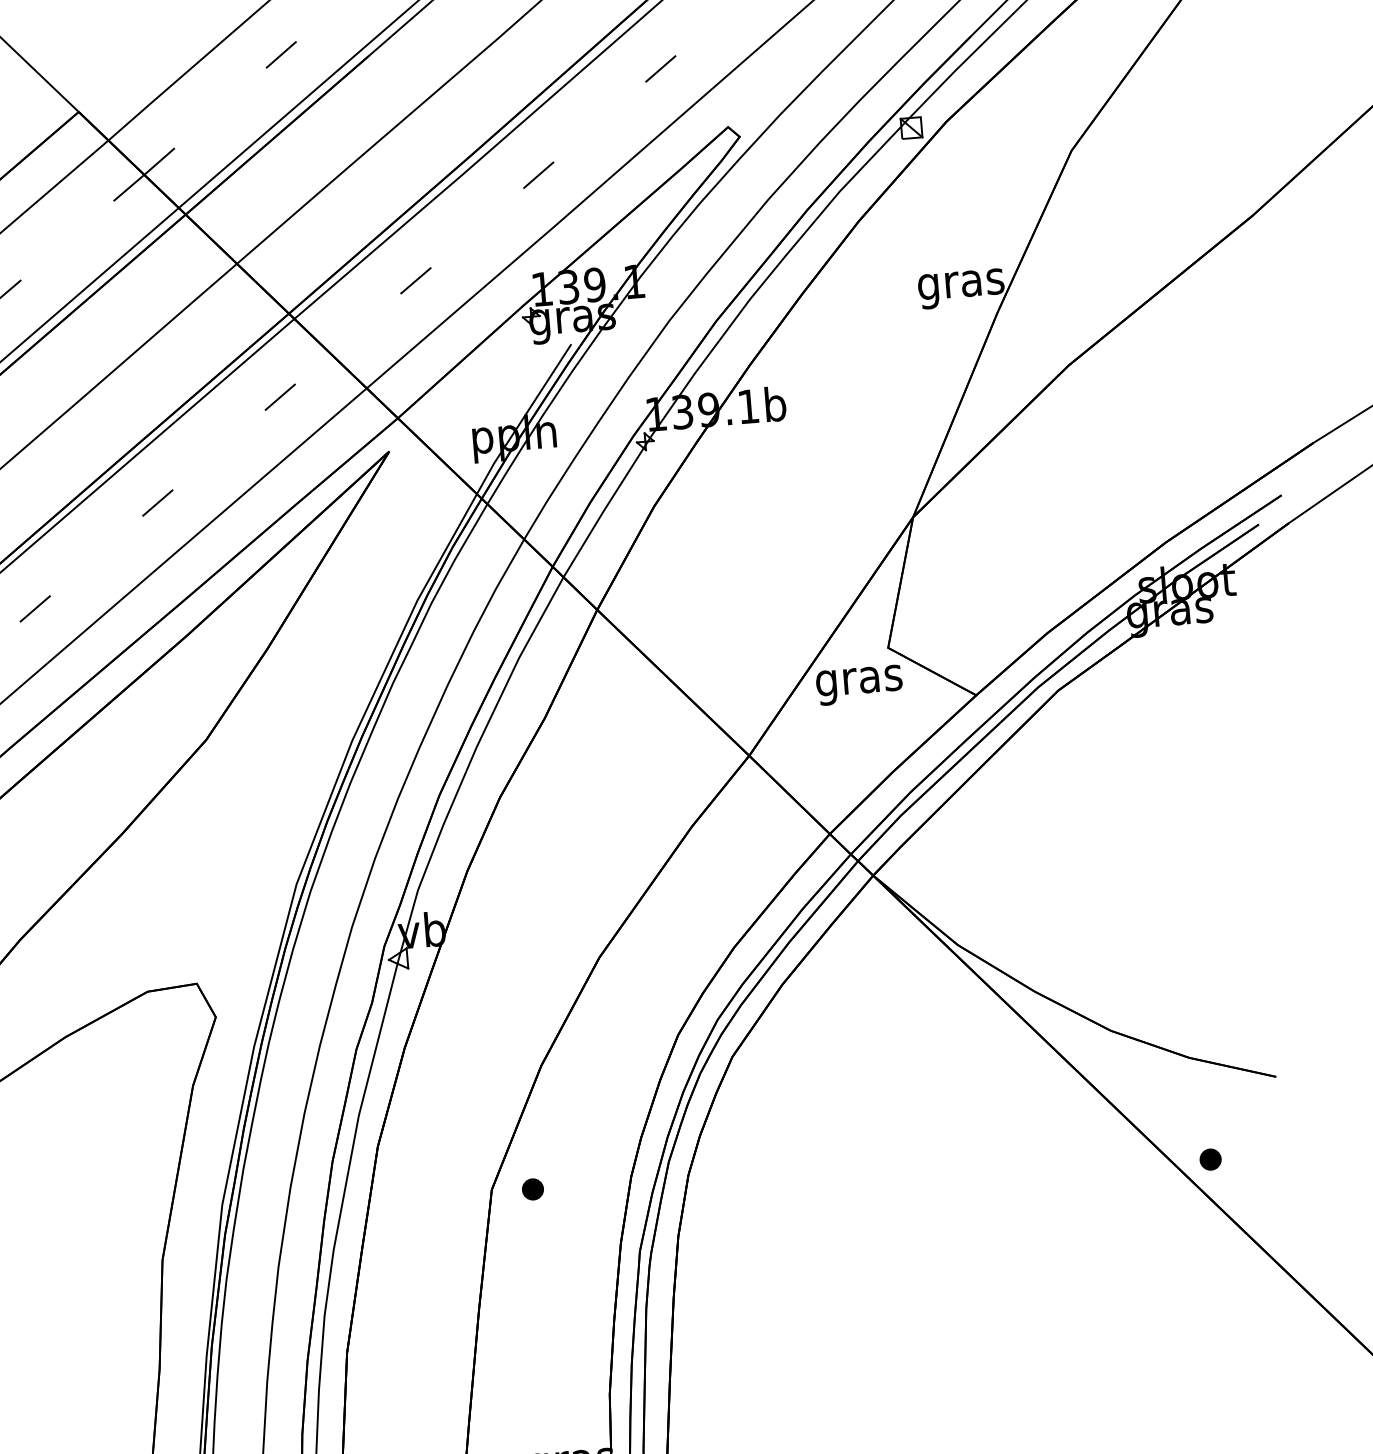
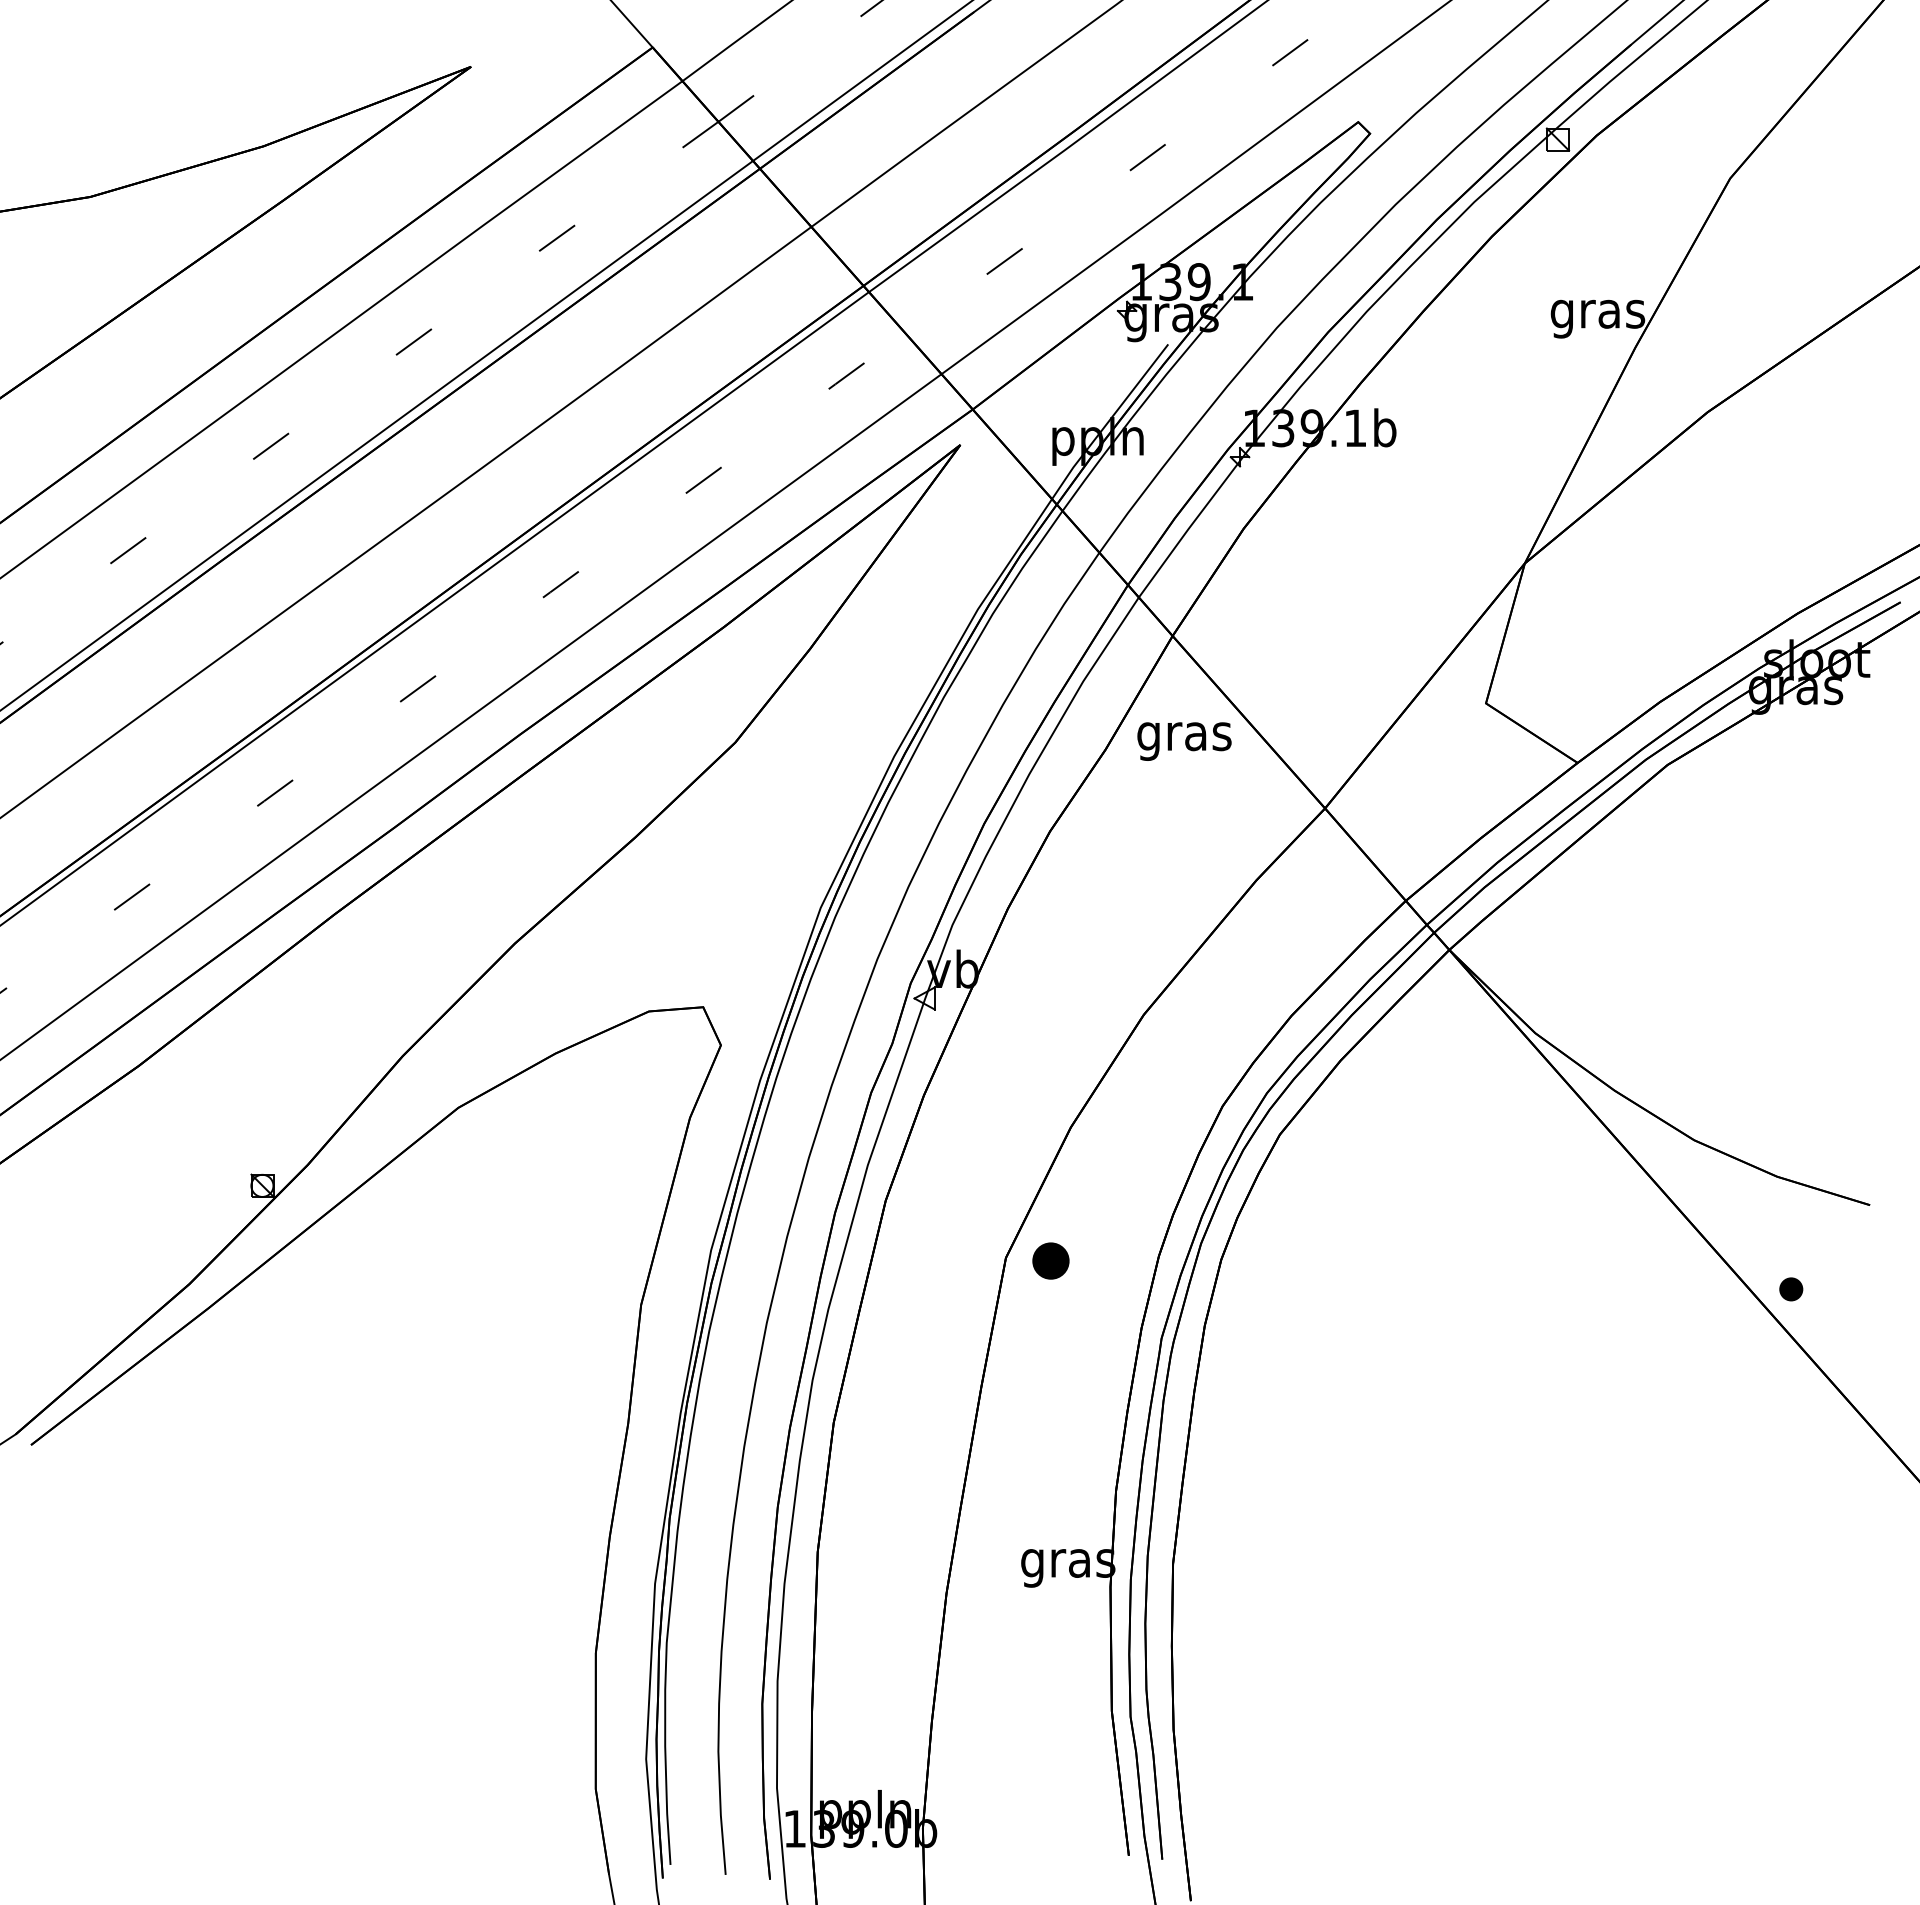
text: (859, 685) -> (1184, 741), moved
part: (532, 1189) -> (1050, 1261), size x1.6

